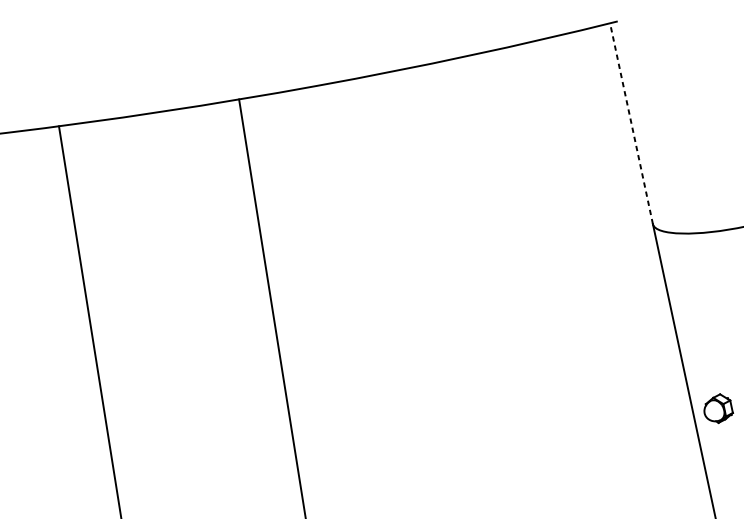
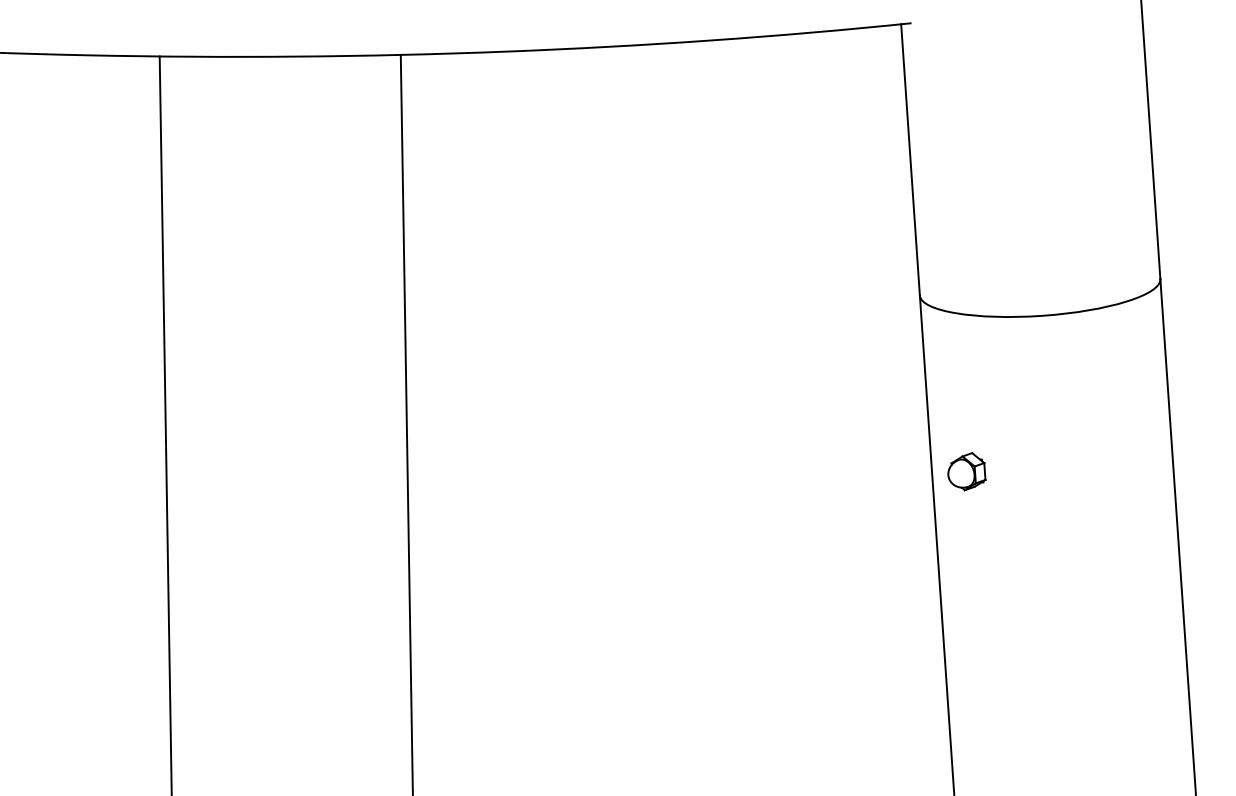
line: (631, 123) -> (910, 159), dashed -> solid
part: (717, 408) -> (966, 471), moved

